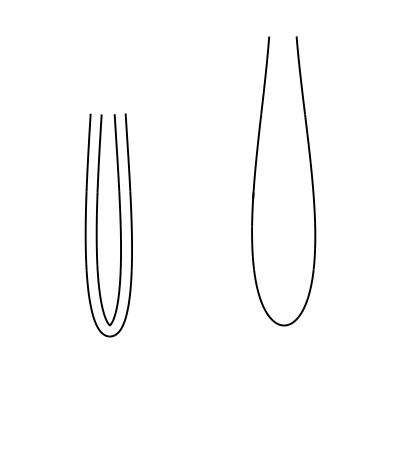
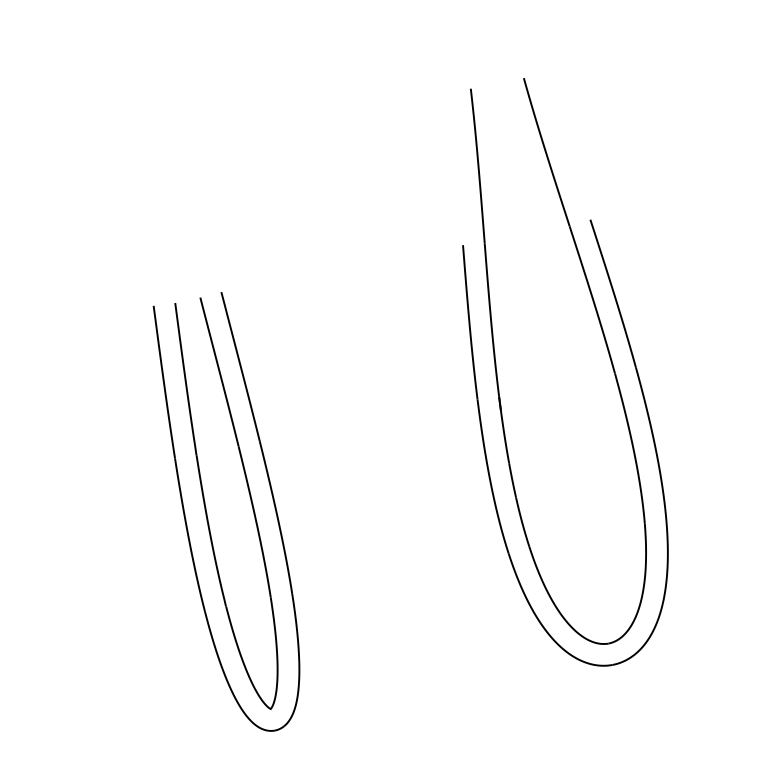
part: (242, 221) -> (488, 457), added

